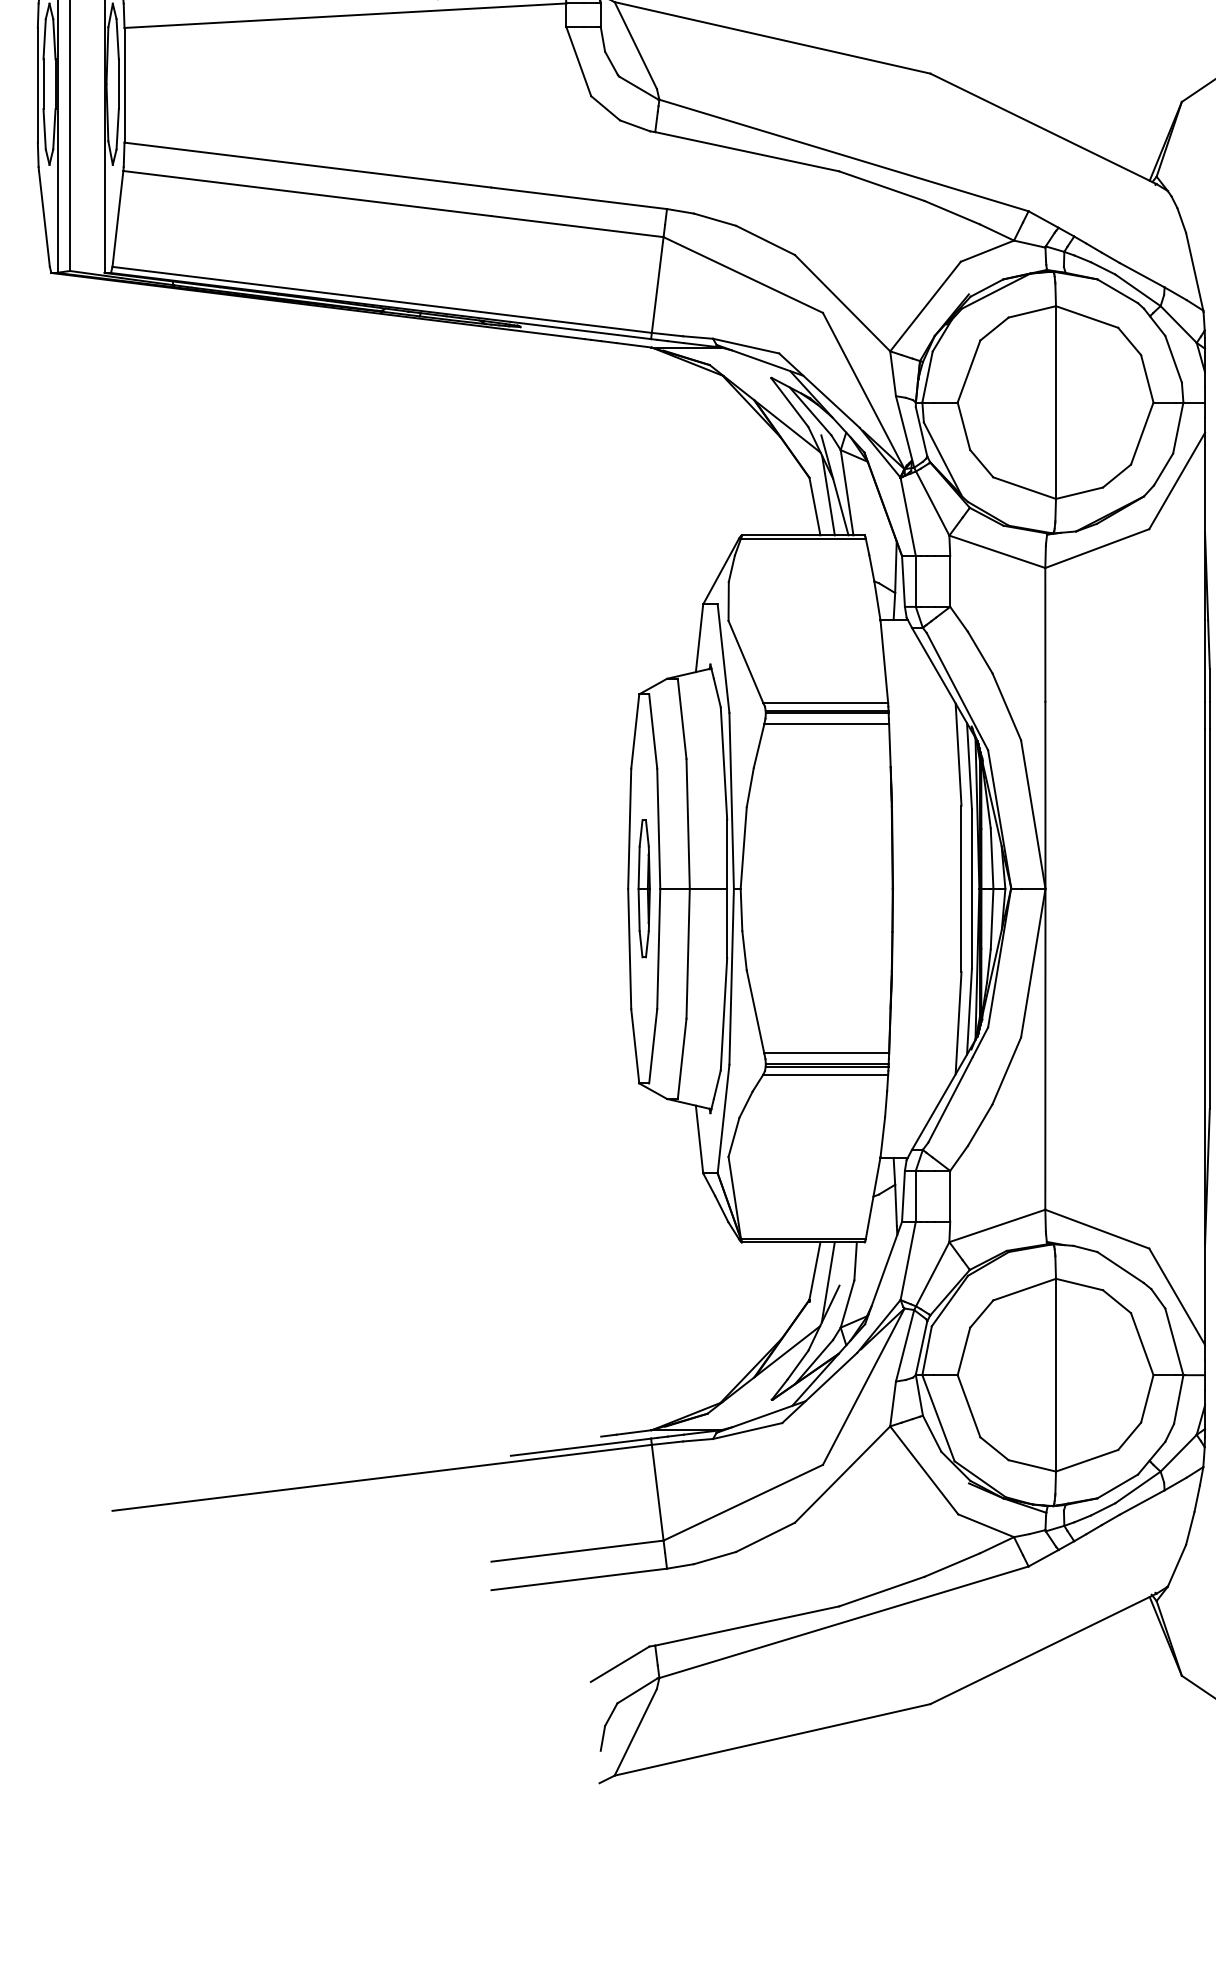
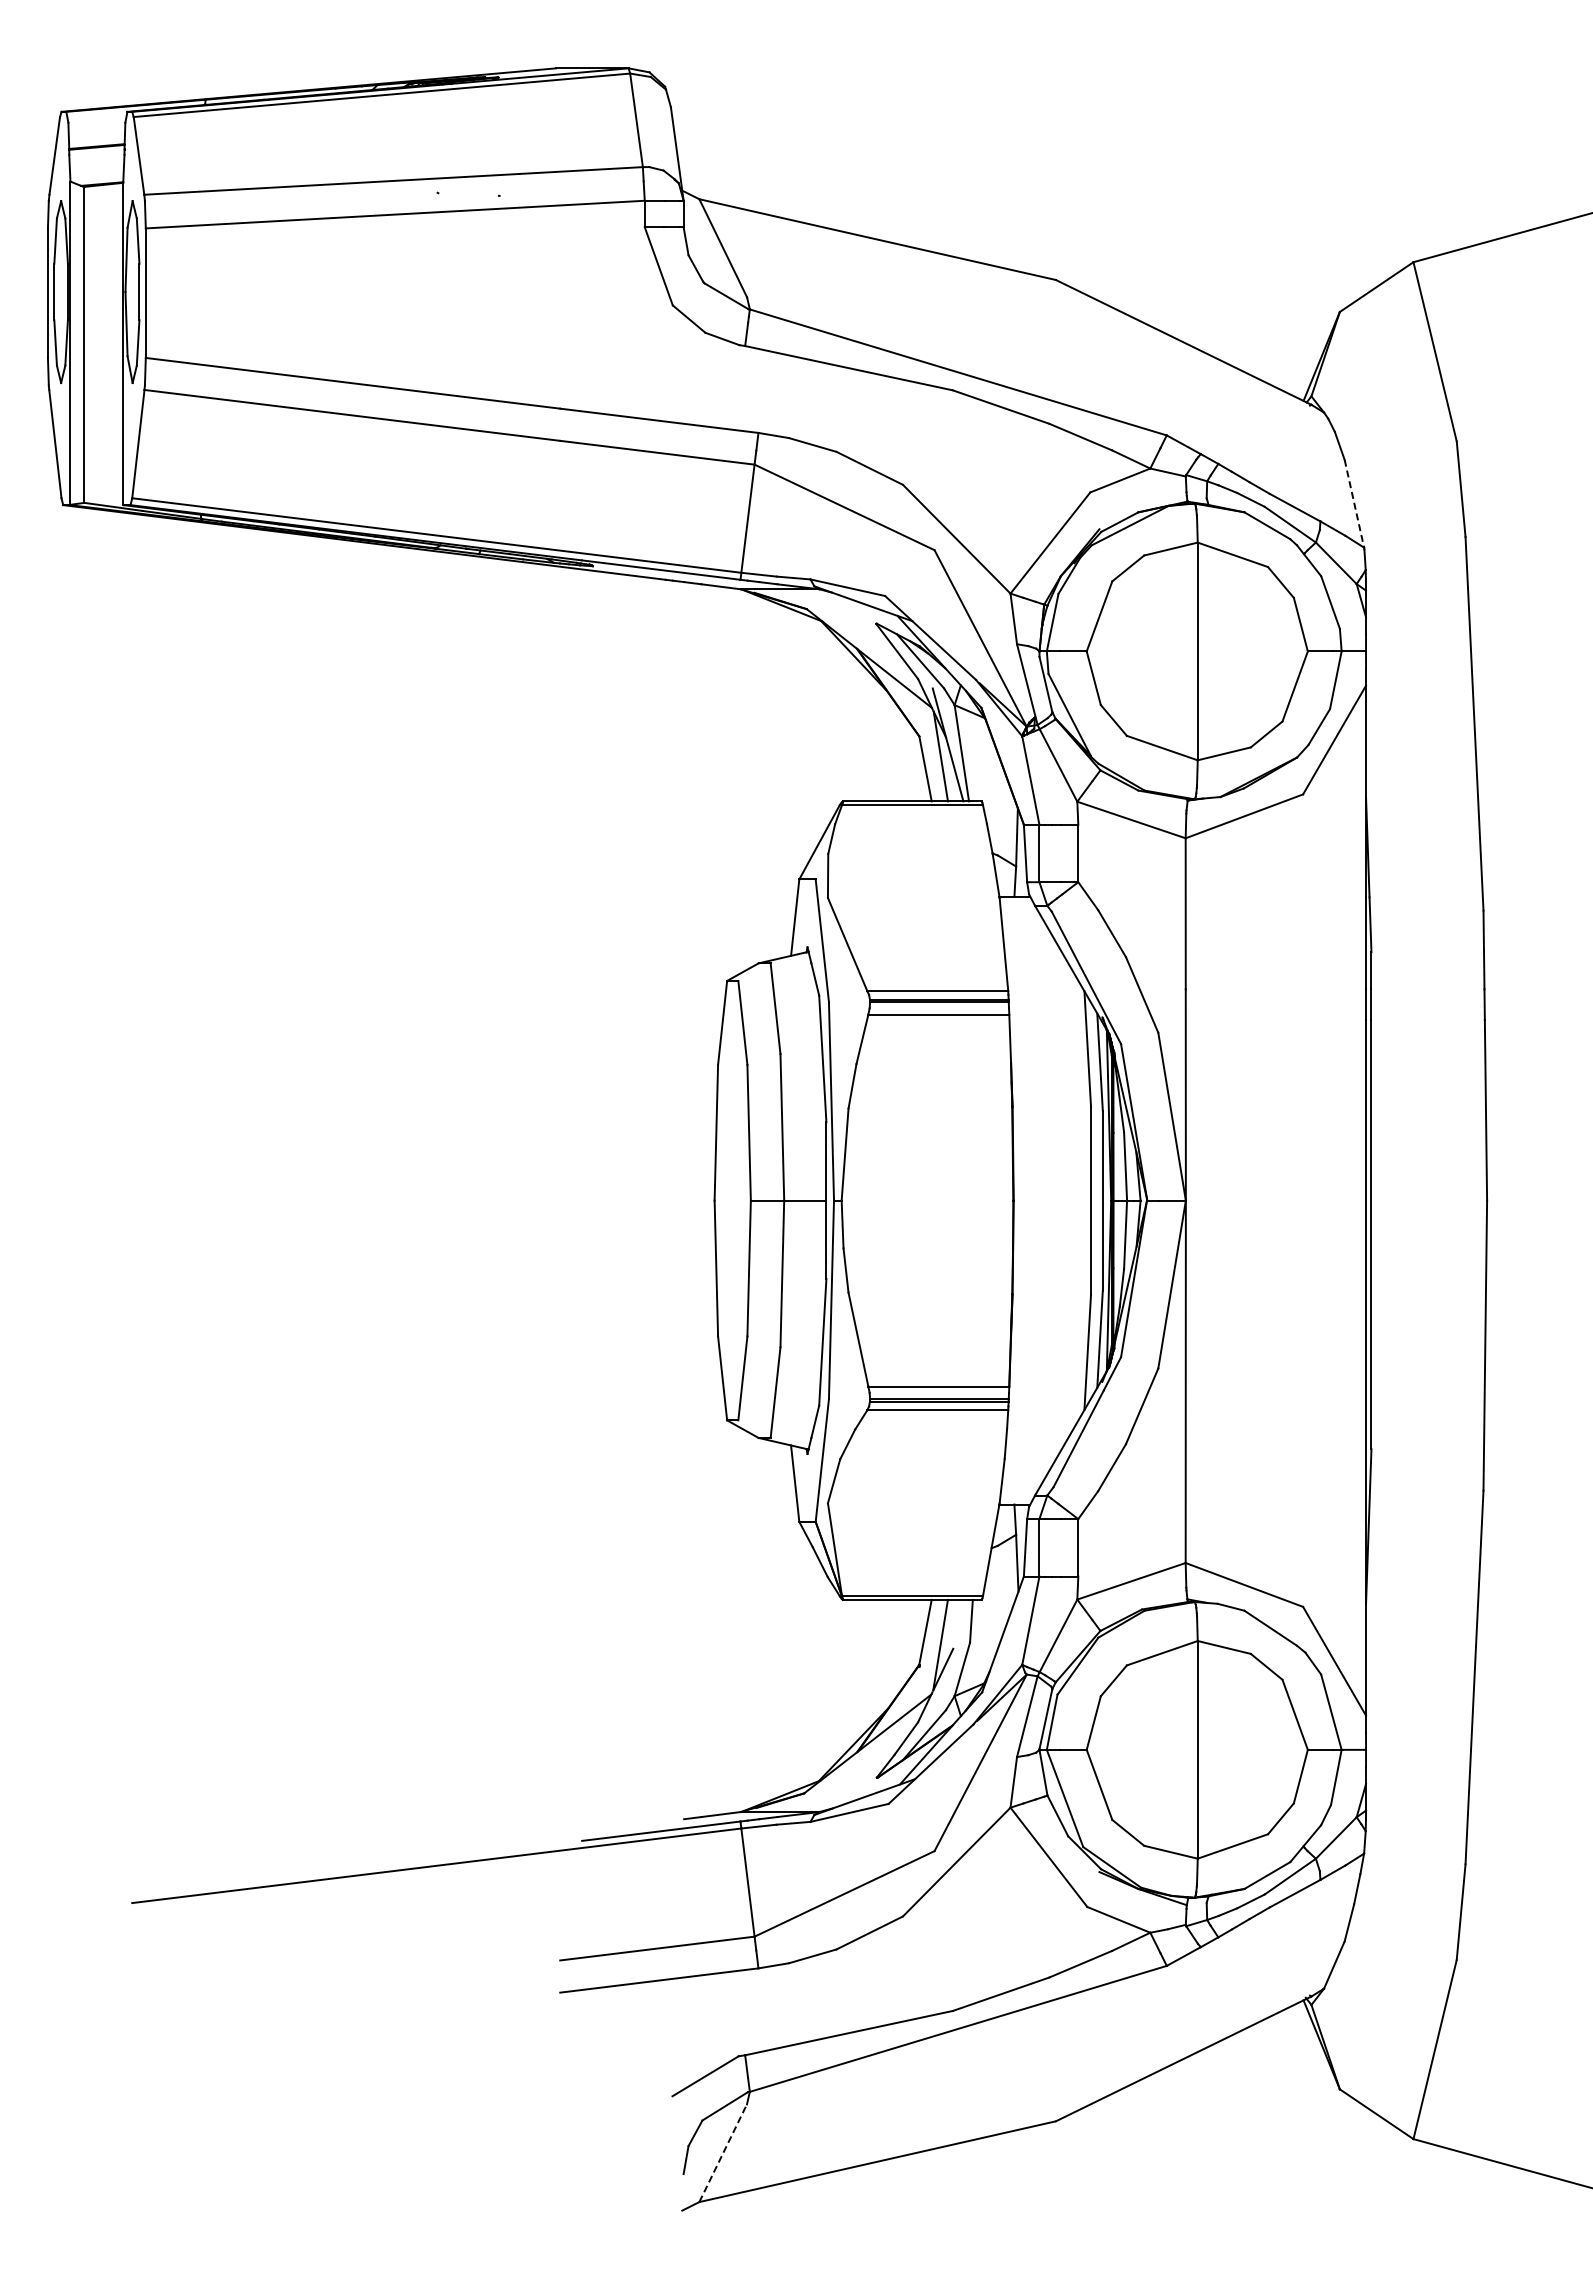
line: (1194, 271) -> (1354, 503), solid -> dashed
part: (644, 888) -> (732, 1200), removed
line: (636, 1731) -> (723, 2152), solid -> dashed

